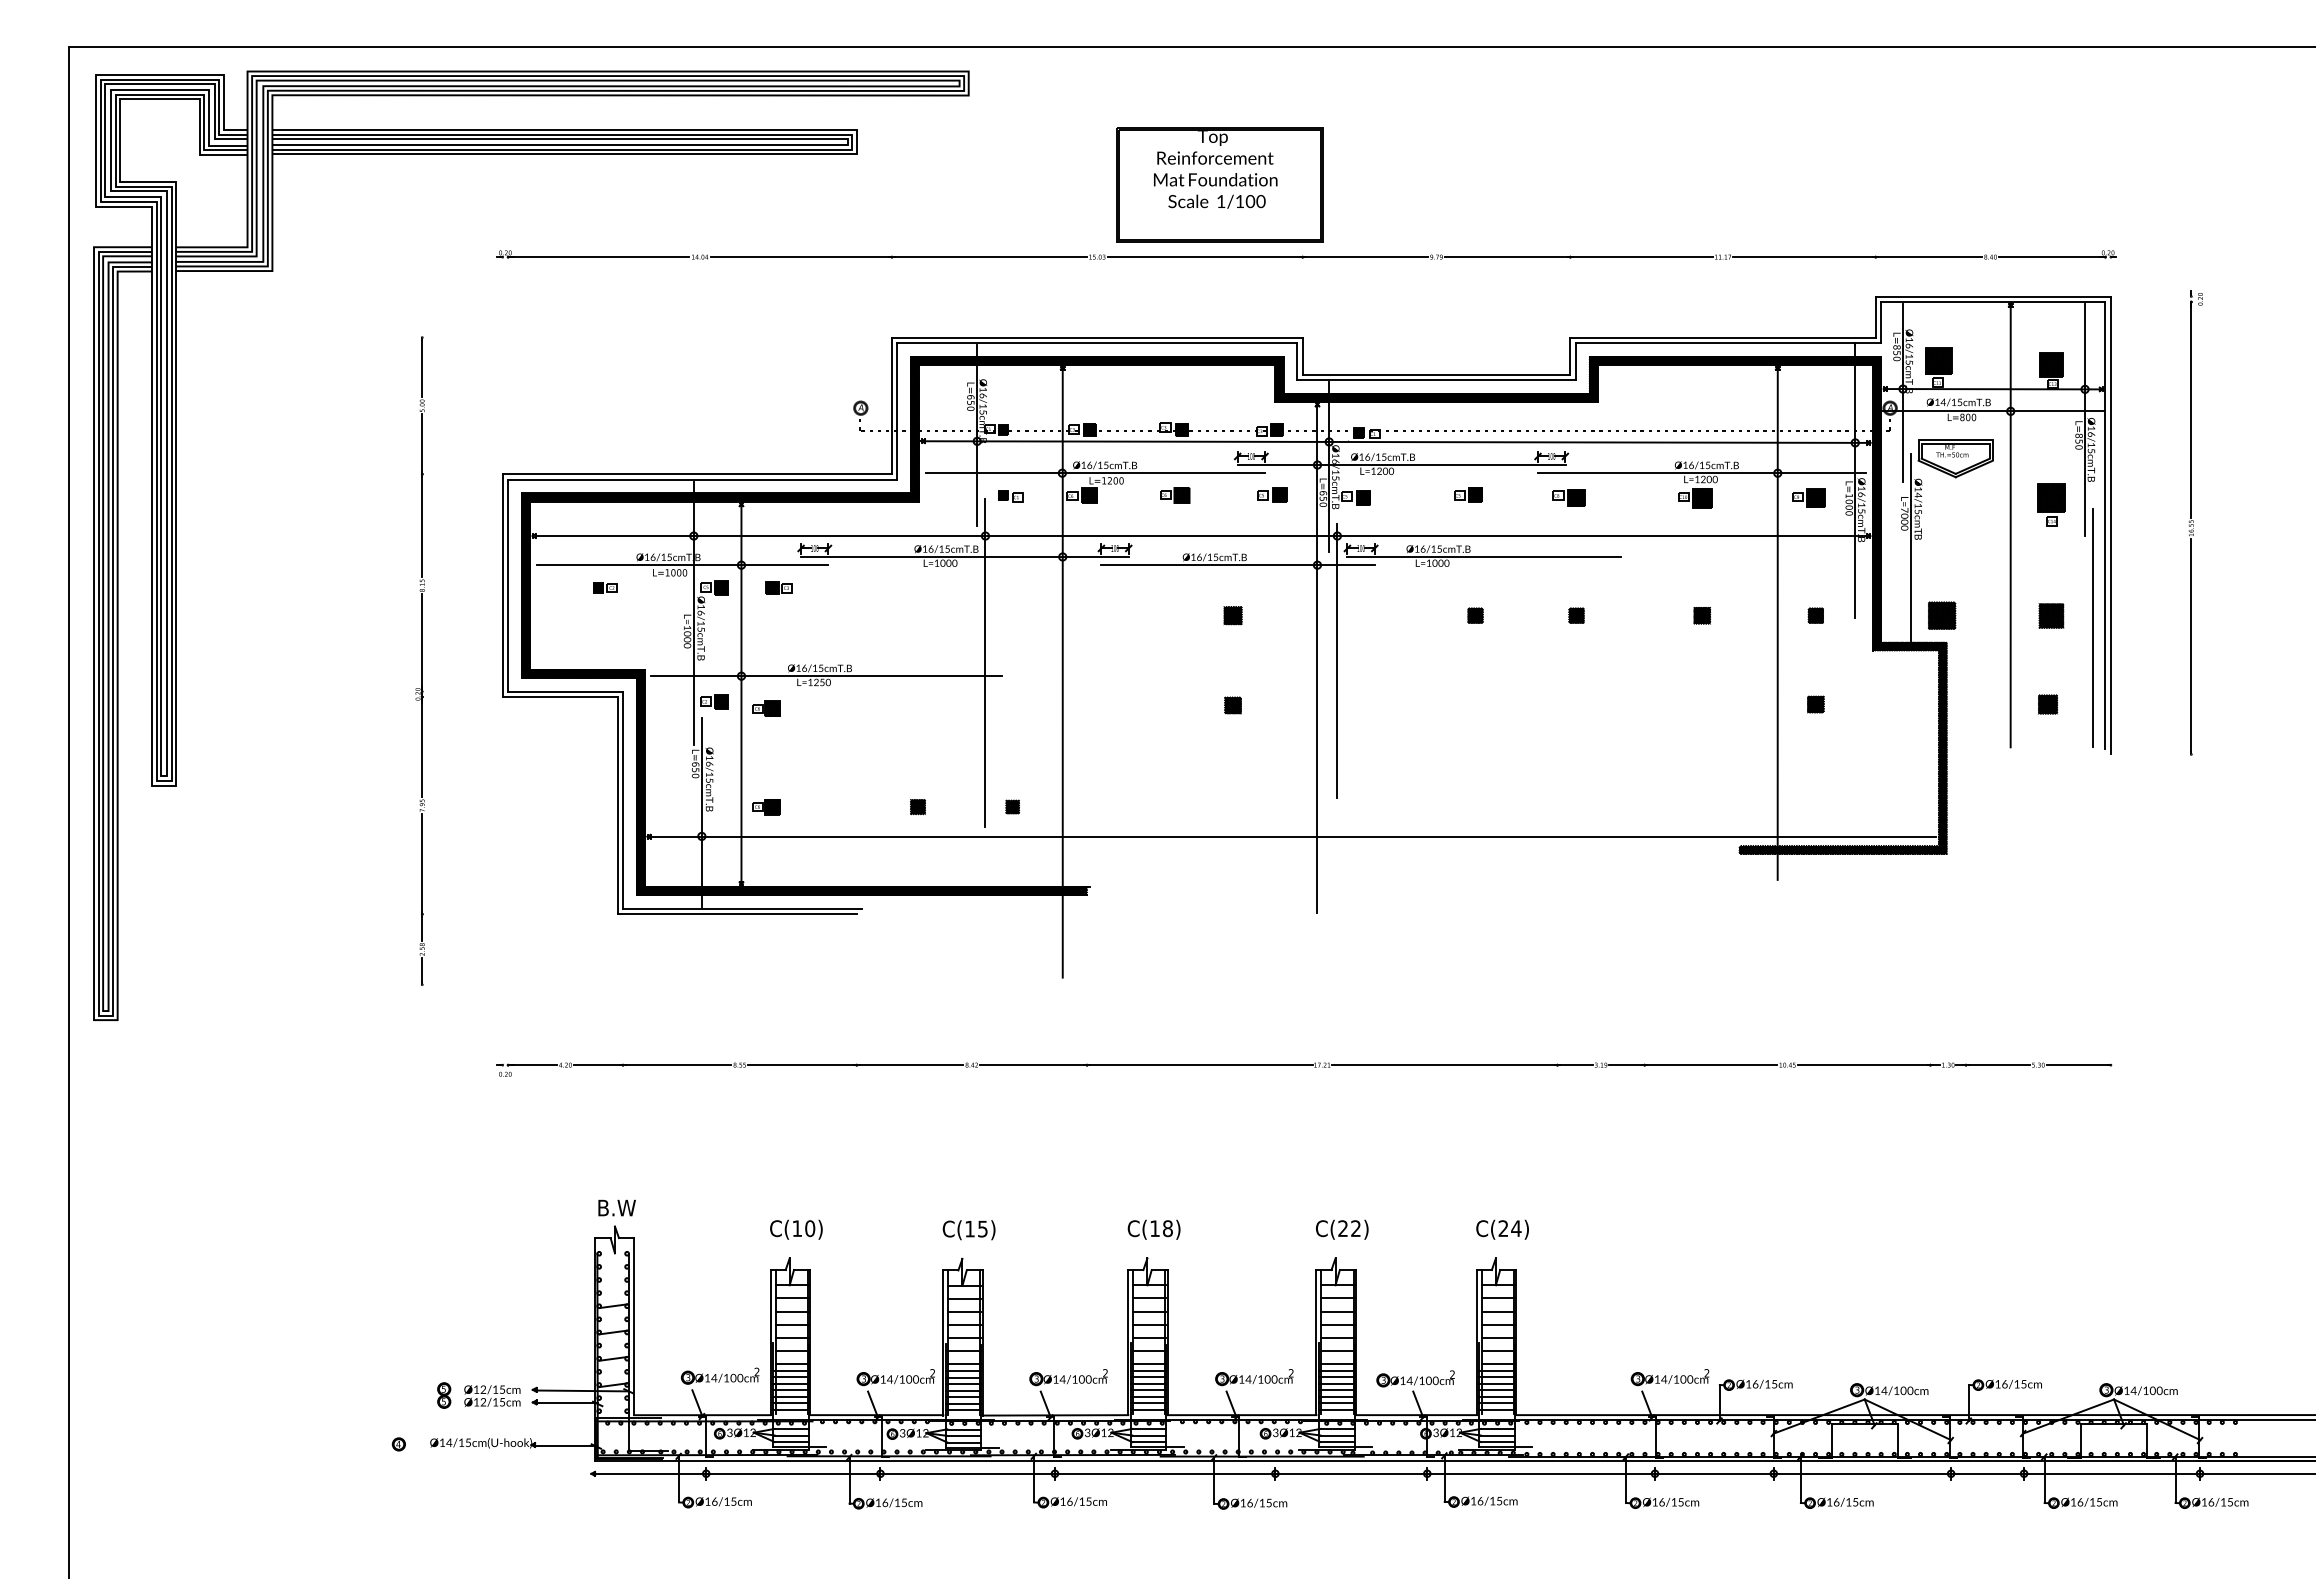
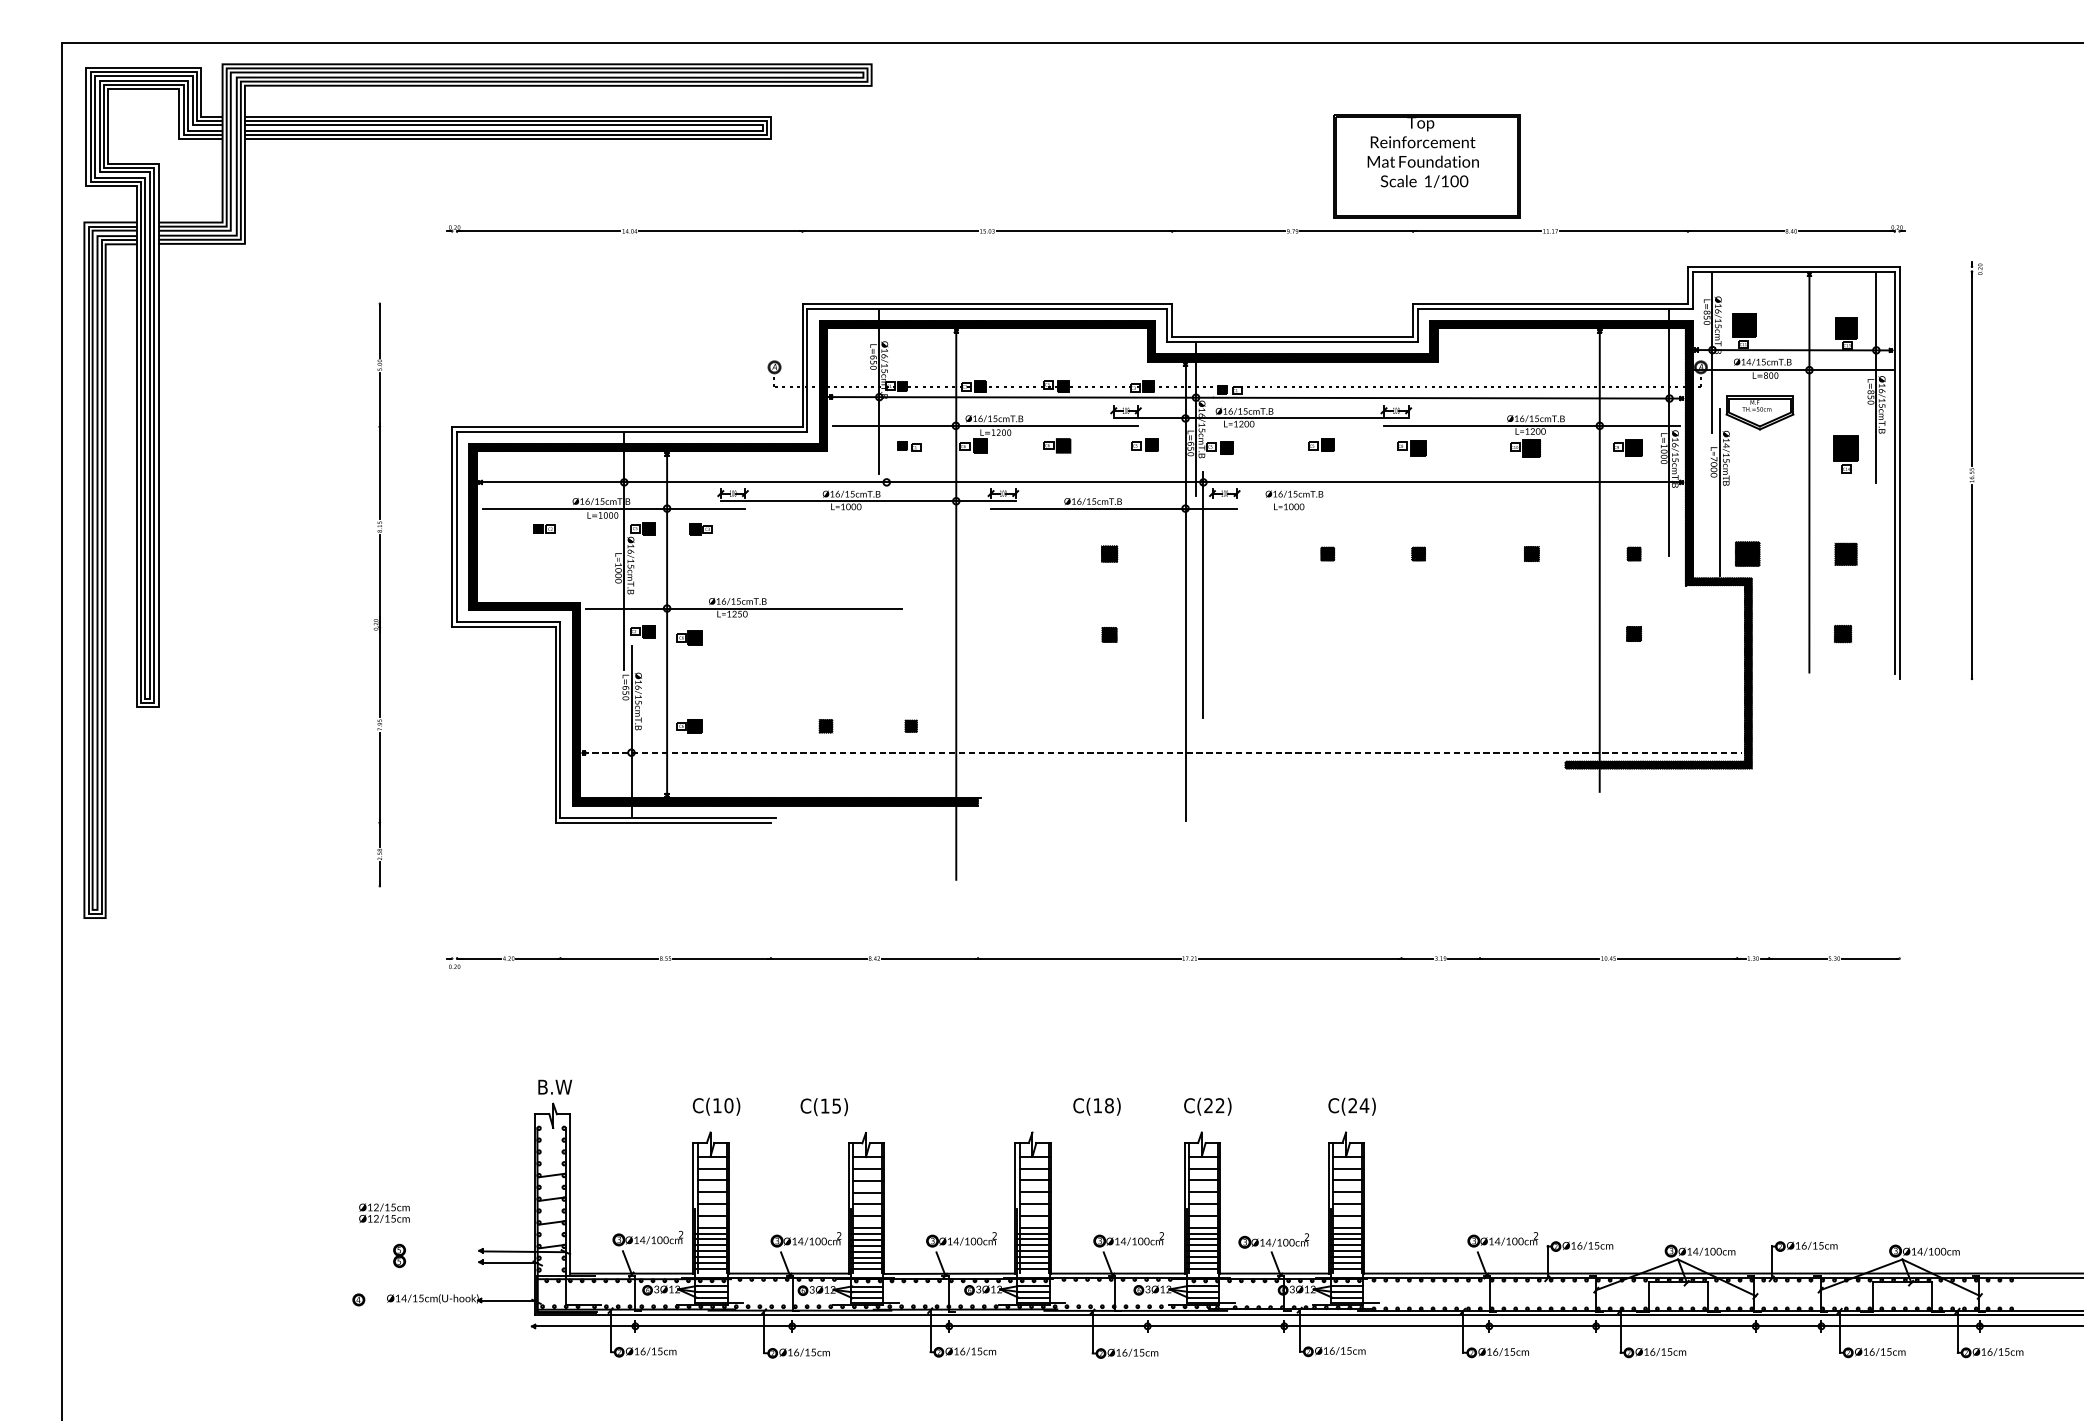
part: (1219, 184) -> (1426, 165), moved
line: (1483, 557) -> (1334, 501), removed
line: (2093, 627) -> (1883, 564), removed
line: (985, 663) -> (886, 597), removed
line: (1292, 836) -> (1163, 752), solid -> dashed
text: (1153, 1229) -> (1096, 1106), moved
text: (968, 1230) -> (823, 1107), moved
text: (492, 1395) -> (384, 1212), moved

